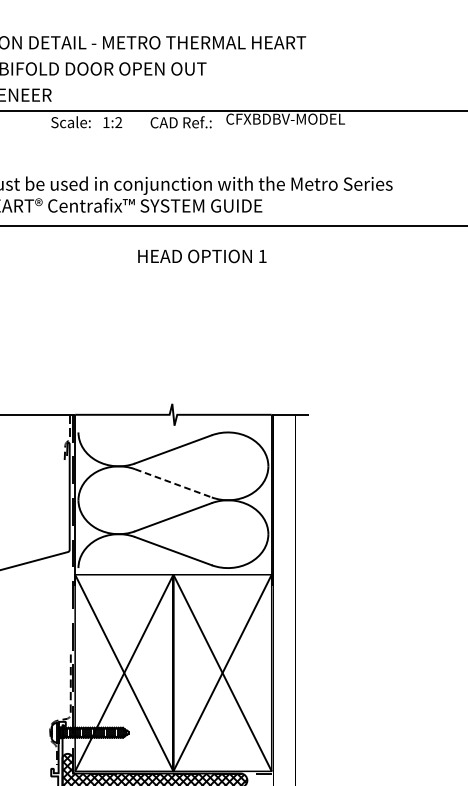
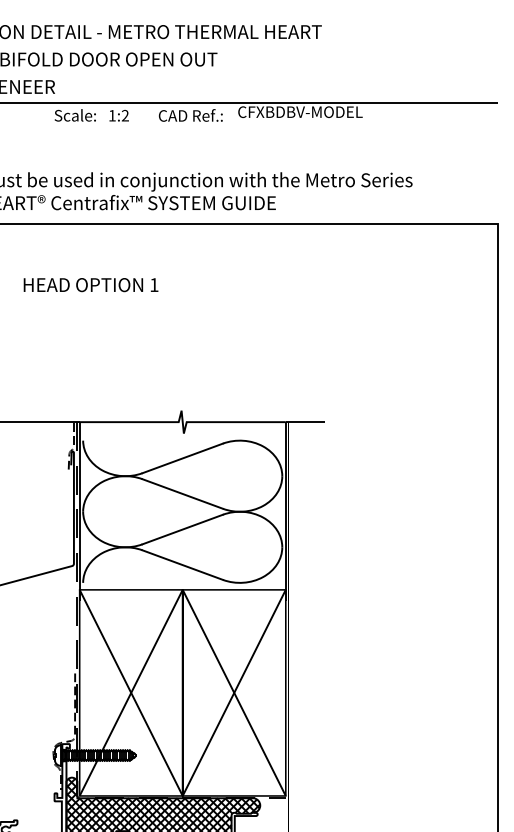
text: (201, 256) -> (90, 285), moved
line: (173, 482) -> (182, 493), dashed -> solid

